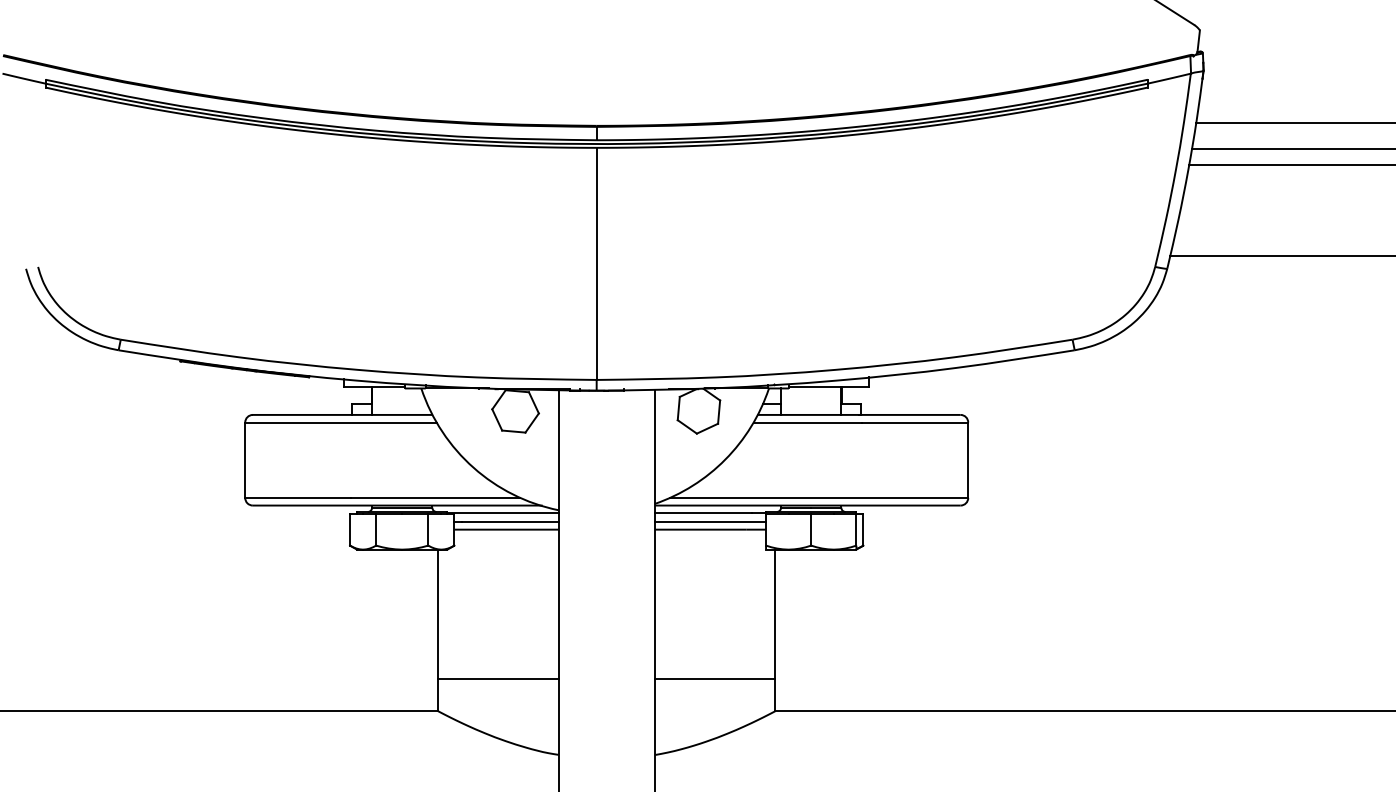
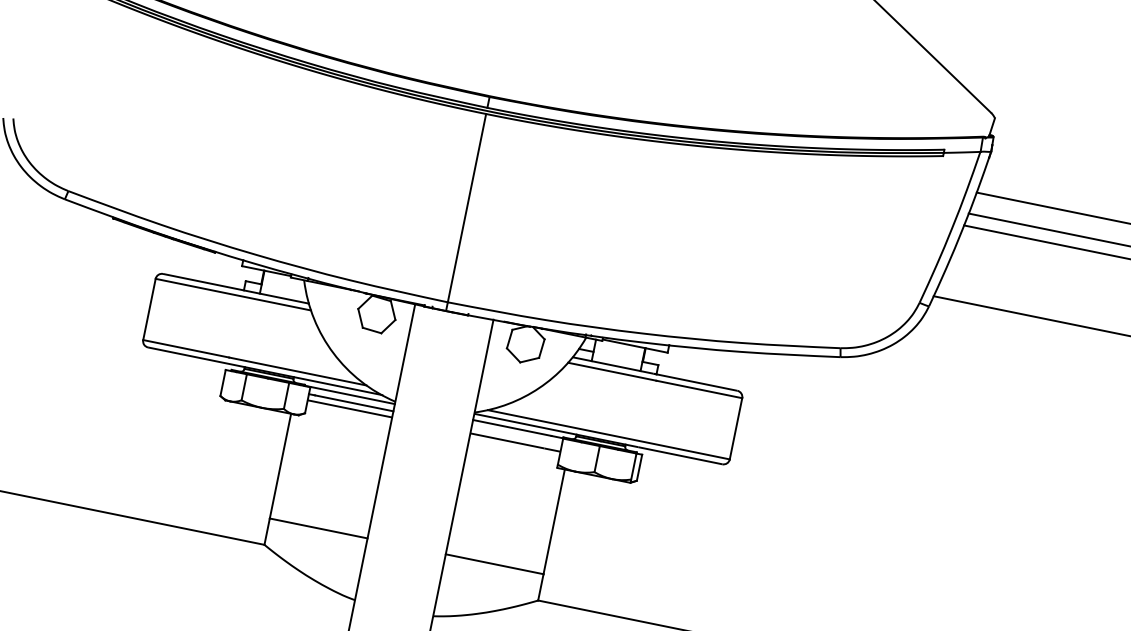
line: (710, 522) -> (516, 436), removed

